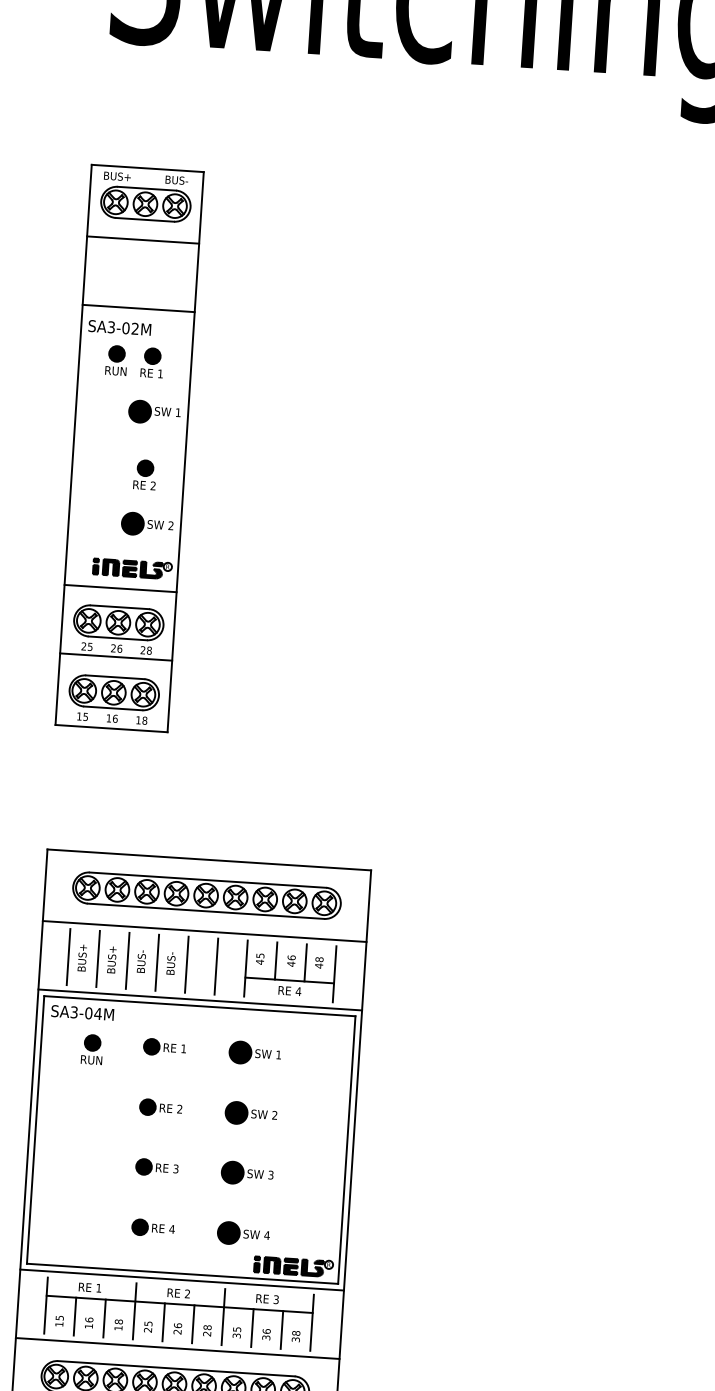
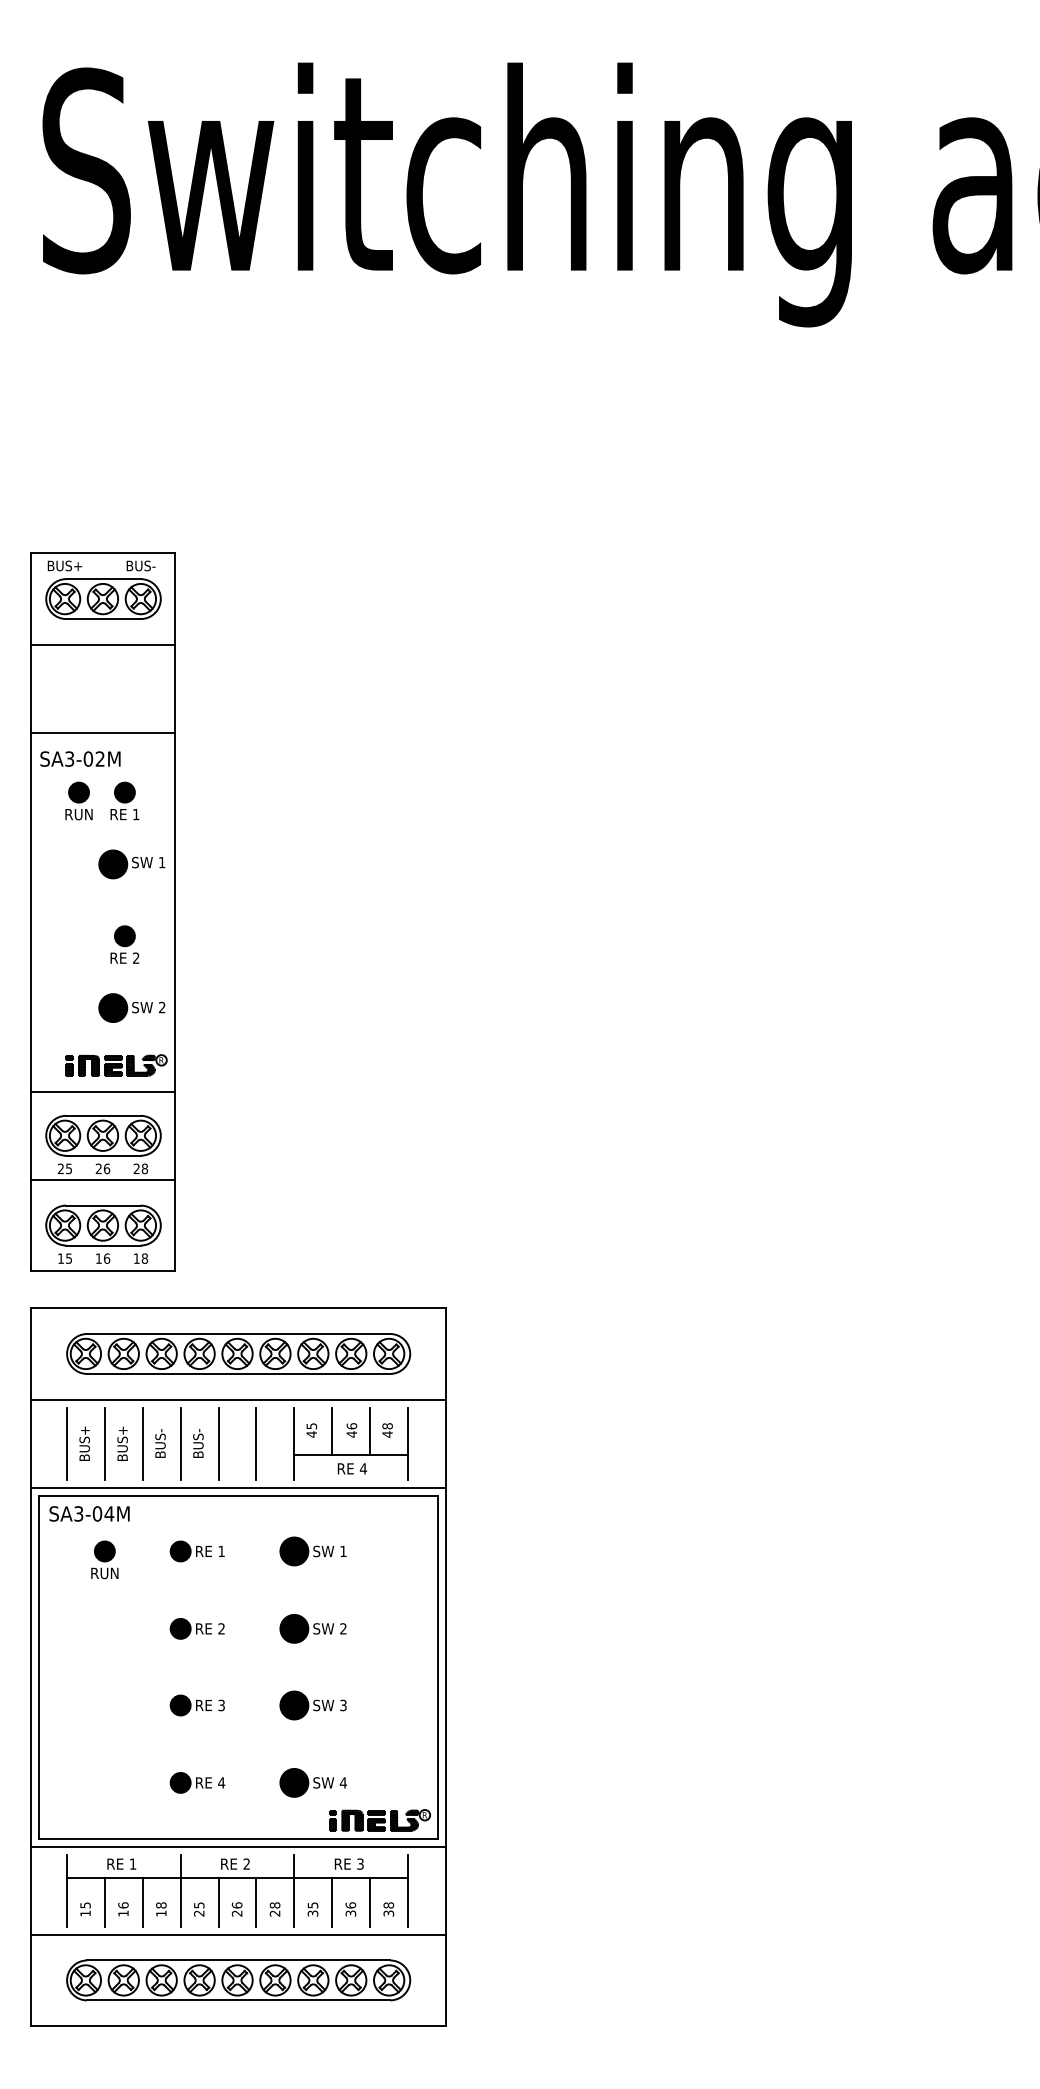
part: (129, 447) -> (102, 911), moved

